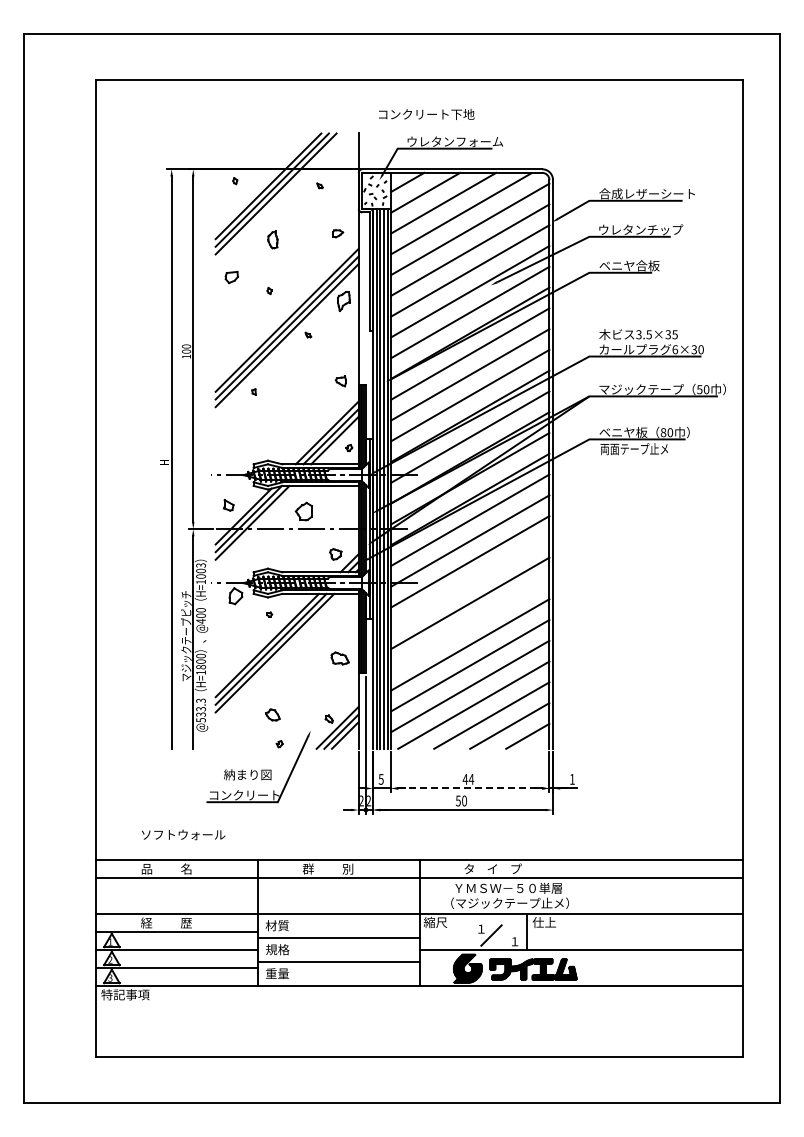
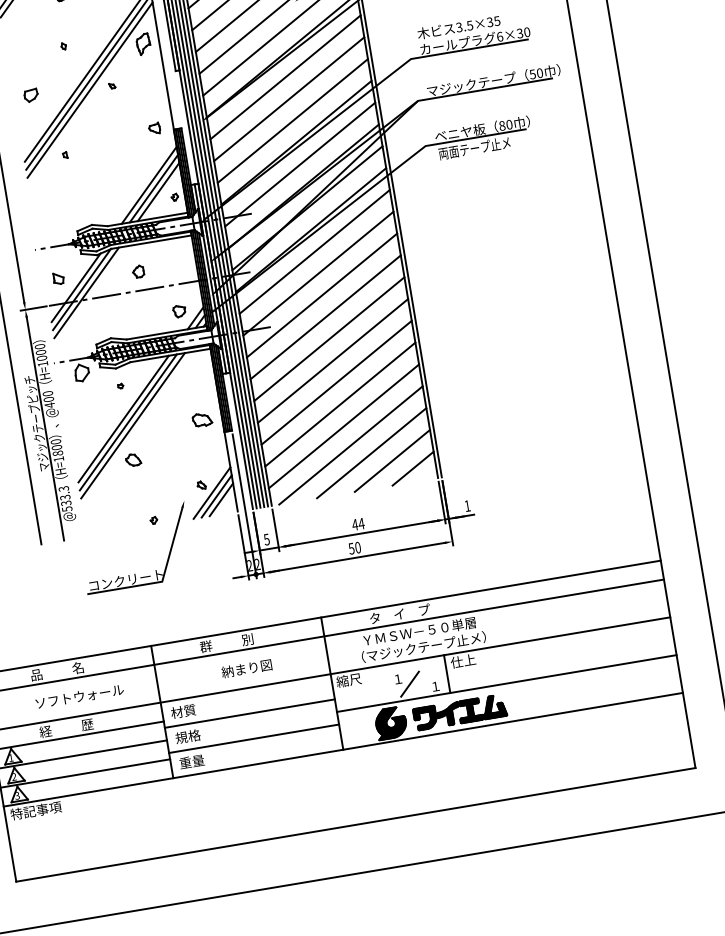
part: (231, 277) -> (30, 95), moved
part: (303, 510) -> (137, 270), size x0.62
text: (200, 565) -> (39, 346), H=1003 -> H=1000
line: (470, 582) -> (325, 317), added
line: (470, 623) -> (333, 360), added
part: (272, 714) -> (132, 459), moved
text: (247, 774) -> (246, 668), moved
line: (470, 788) -> (362, 533), dashed -> solid
text: (183, 834) -> (79, 696), moved

